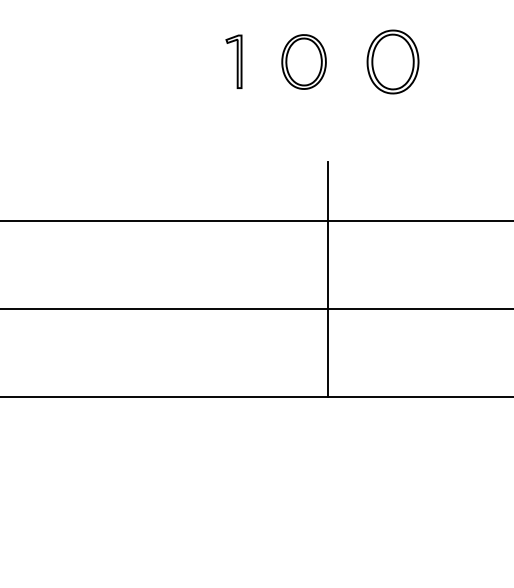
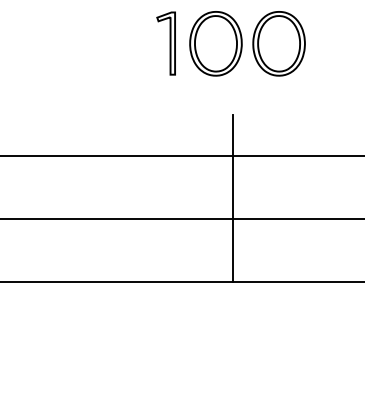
part: (233, 61) -> (165, 43), size x1.67
part: (303, 61) -> (215, 43), size x1.67
part: (392, 61) -> (278, 43), size x1.43

